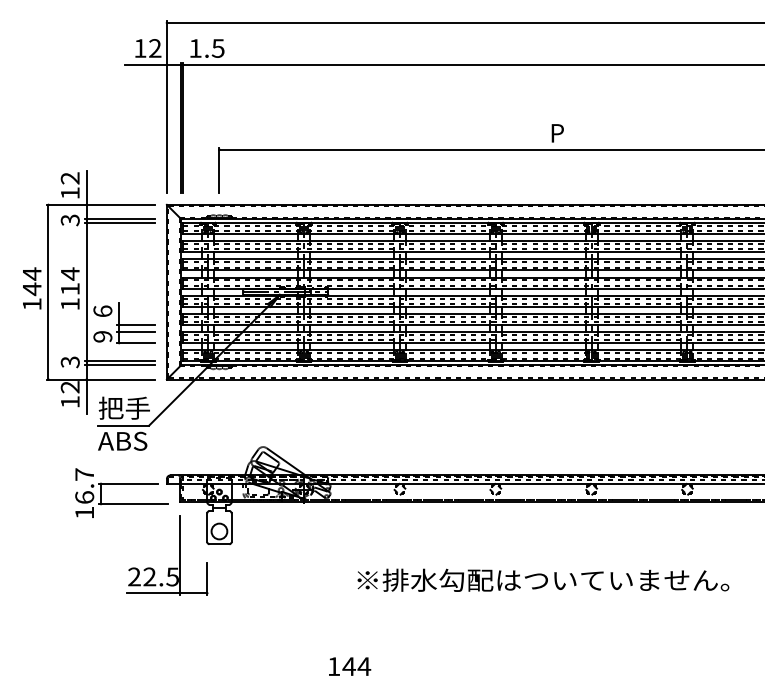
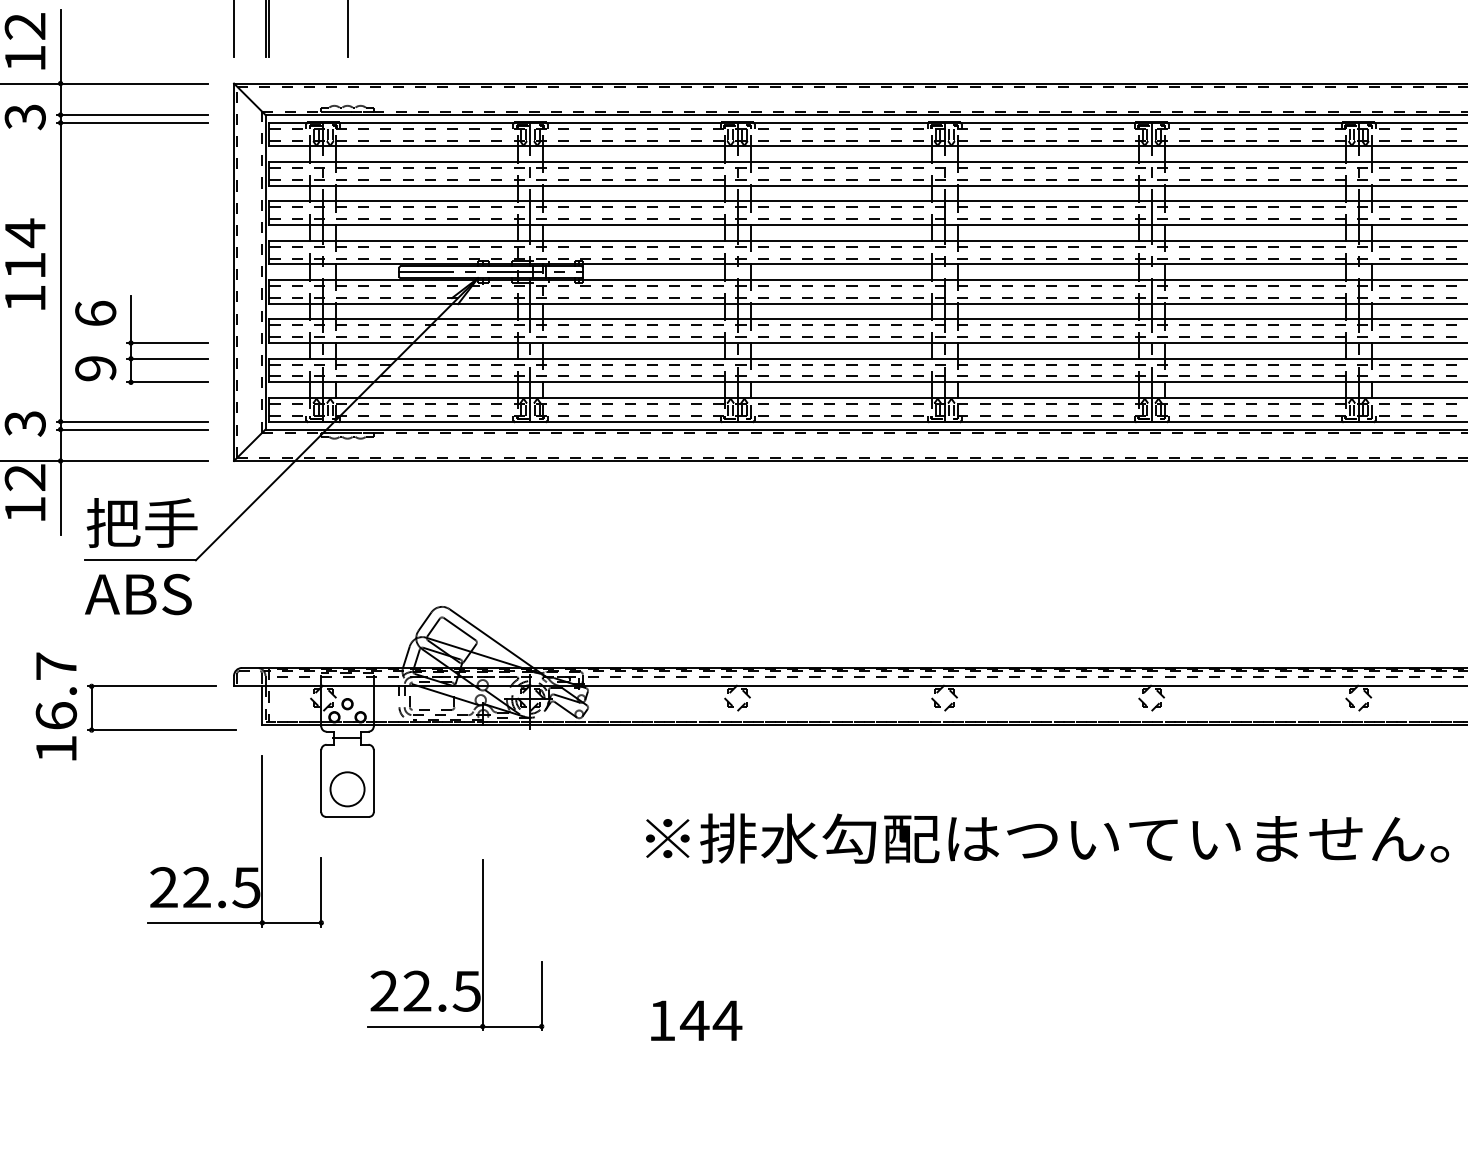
text: (543, 579) -> (1047, 836), moved
part: (281, 603) -> (481, 944), added
text: (350, 666) -> (697, 1020), moved

